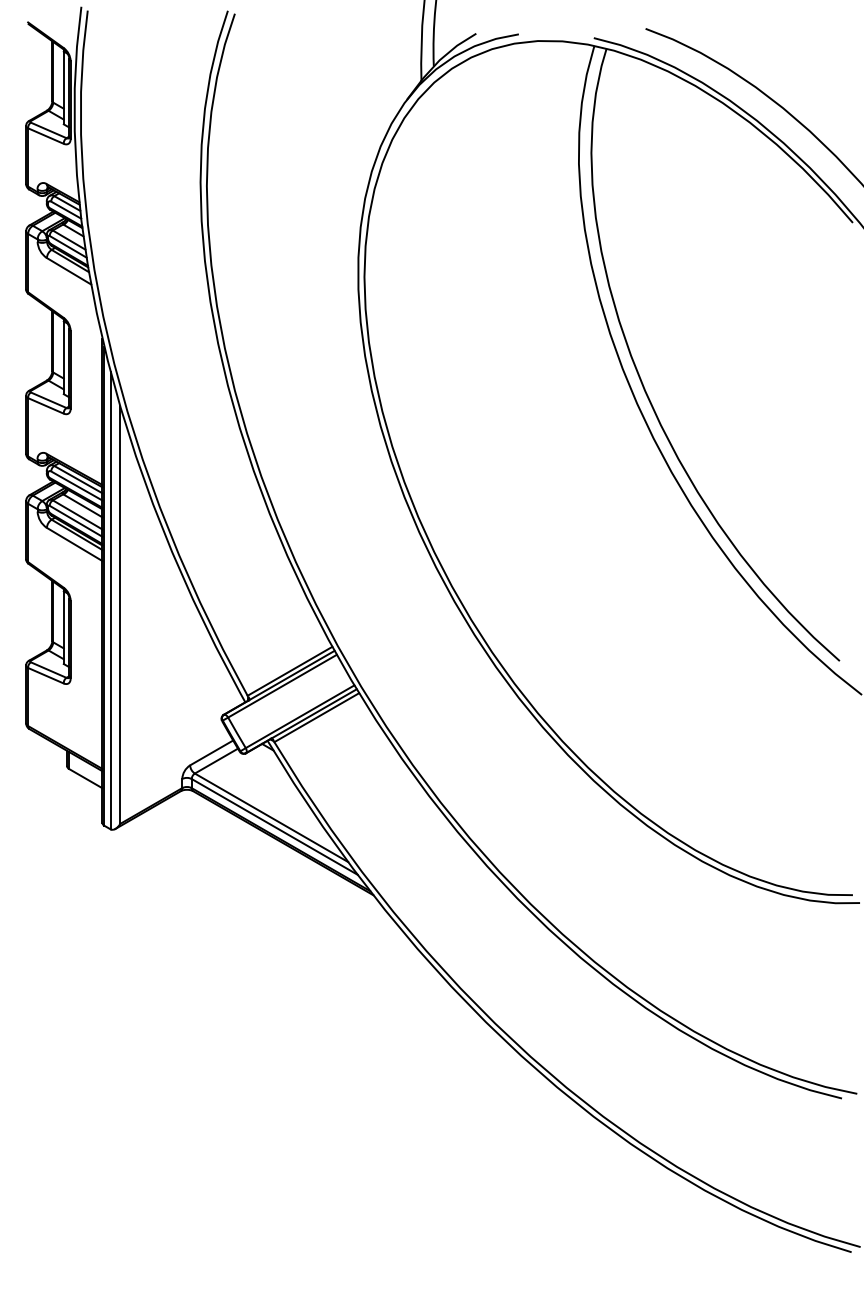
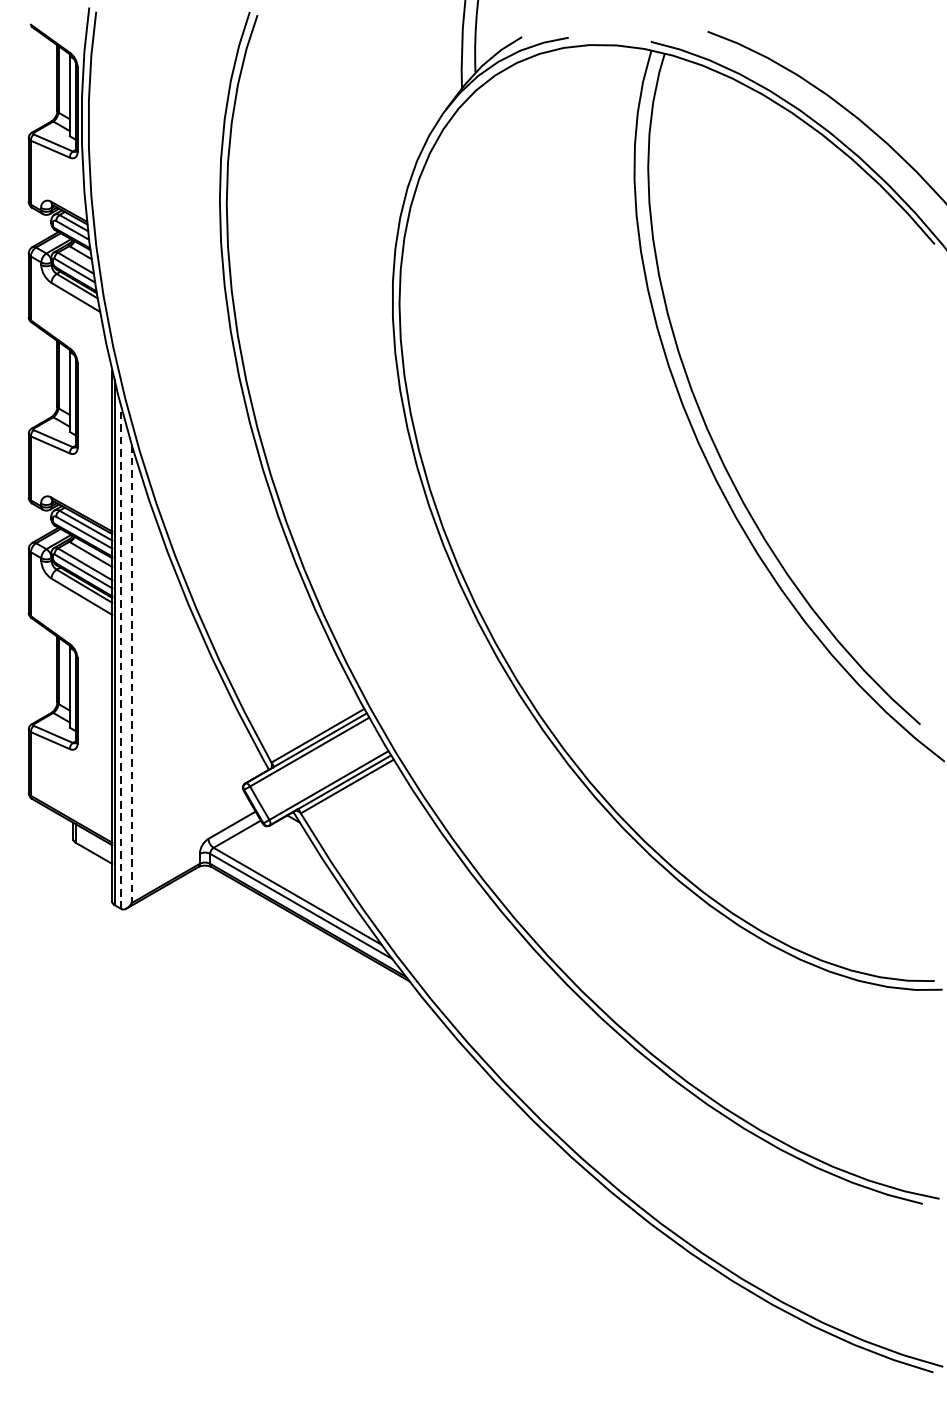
line: (110, 600) -> (121, 658), solid -> dashed
line: (120, 615) -> (132, 674), solid -> dashed

